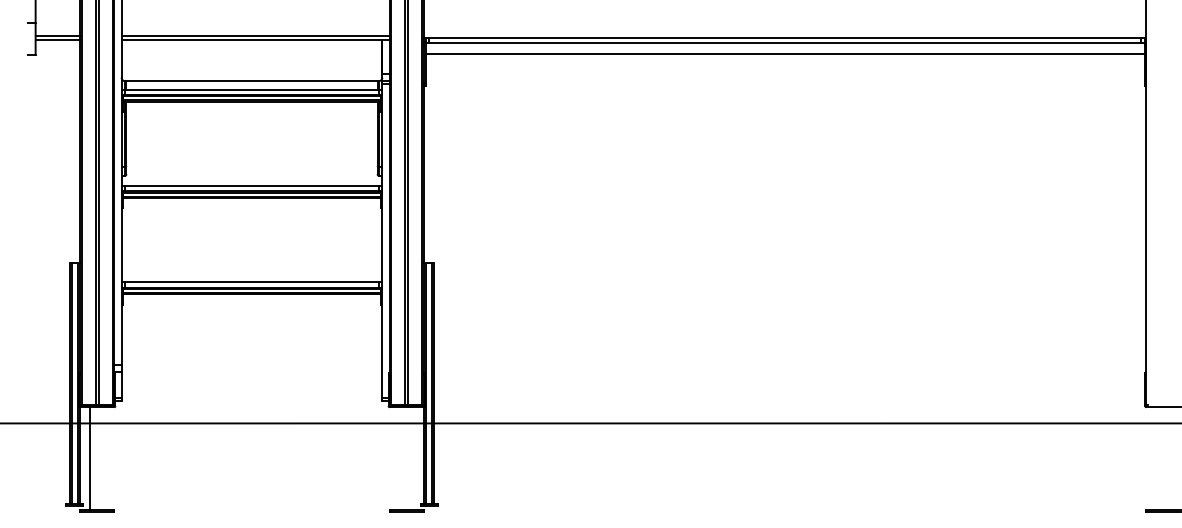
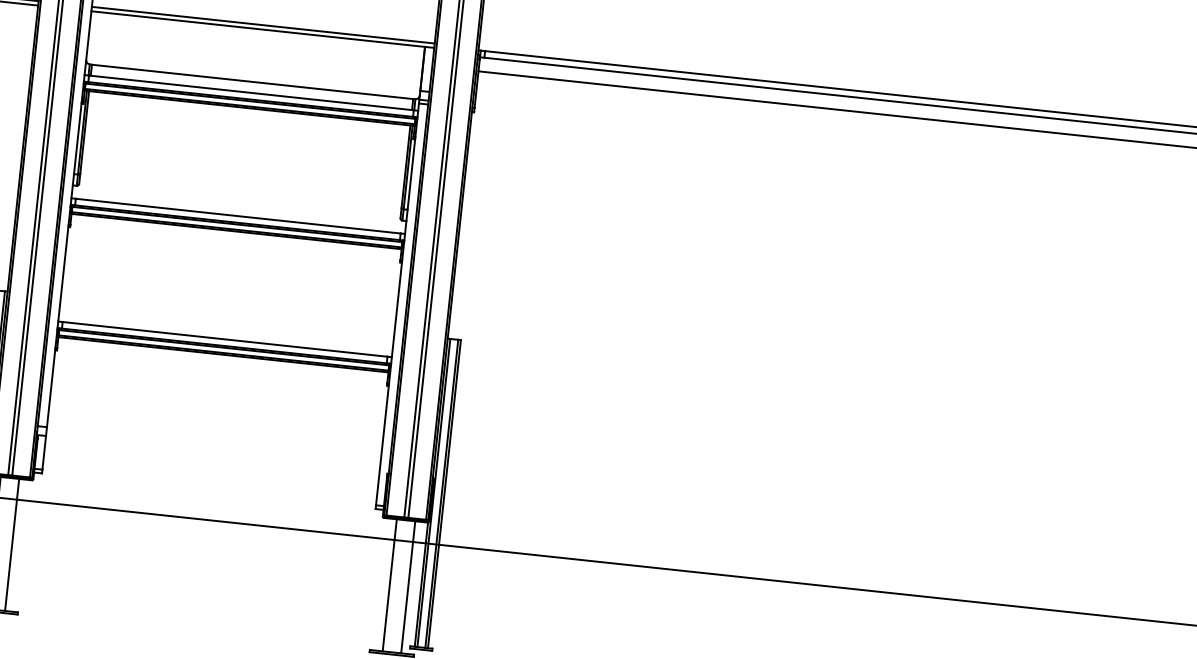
line: (104, 458) -> (12, 544), added
line: (399, 458) -> (389, 584), added
line: (414, 458) -> (408, 586), added

